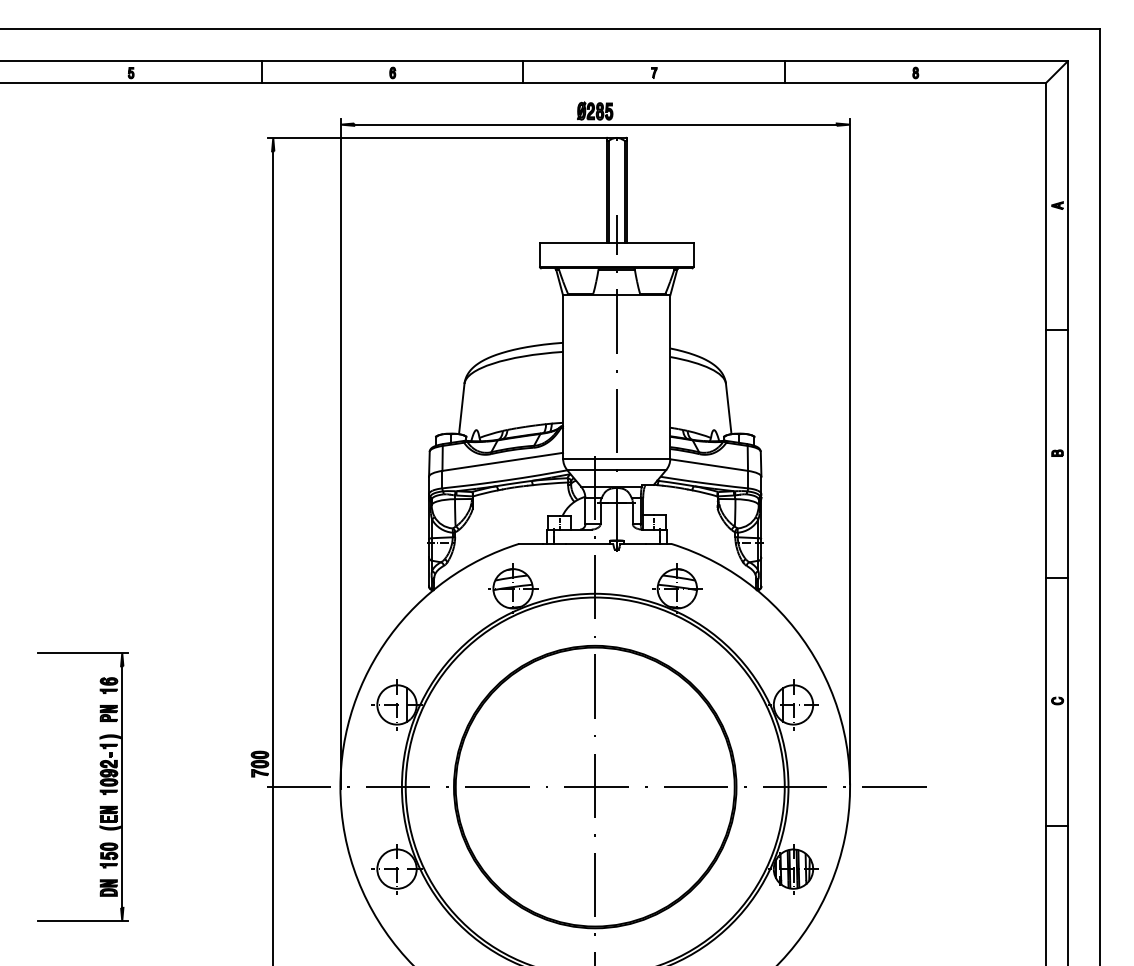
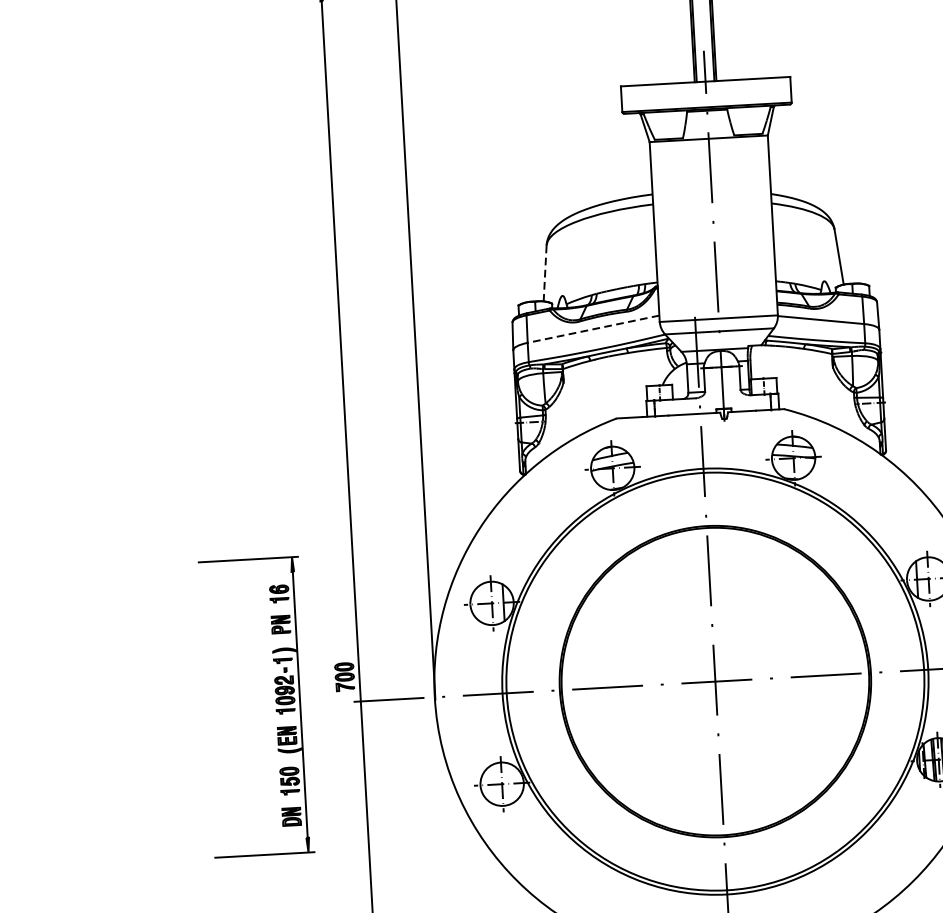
line: (461, 409) -> (544, 274), solid -> dashed
line: (502, 461) -> (593, 328), solid -> dashed
part: (99, 782) -> (274, 701), moved

